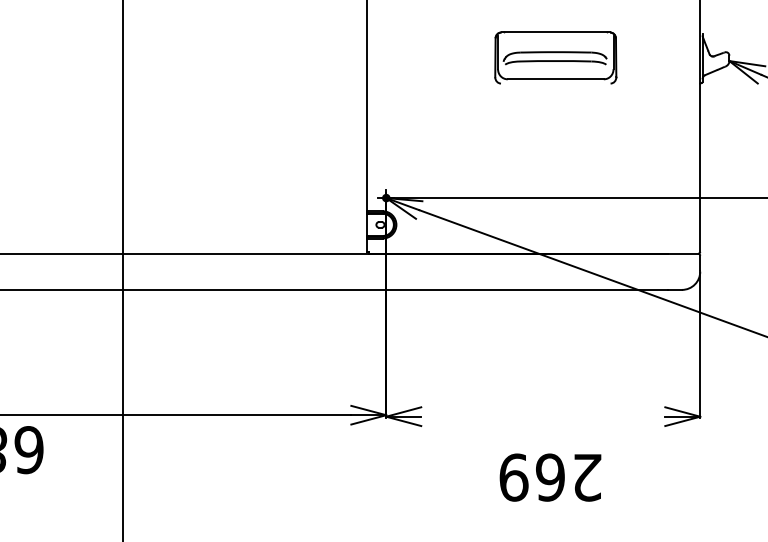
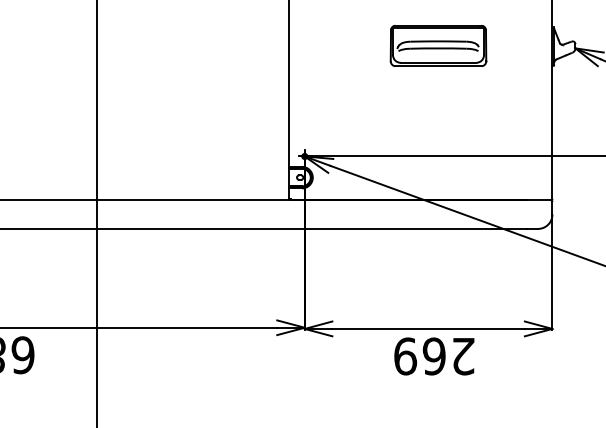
line: (555, 35) -> (438, 28), added
line: (555, 83) -> (438, 66), added
line: (543, 416) -> (428, 328), added
text: (550, 477) -> (434, 356), moved

